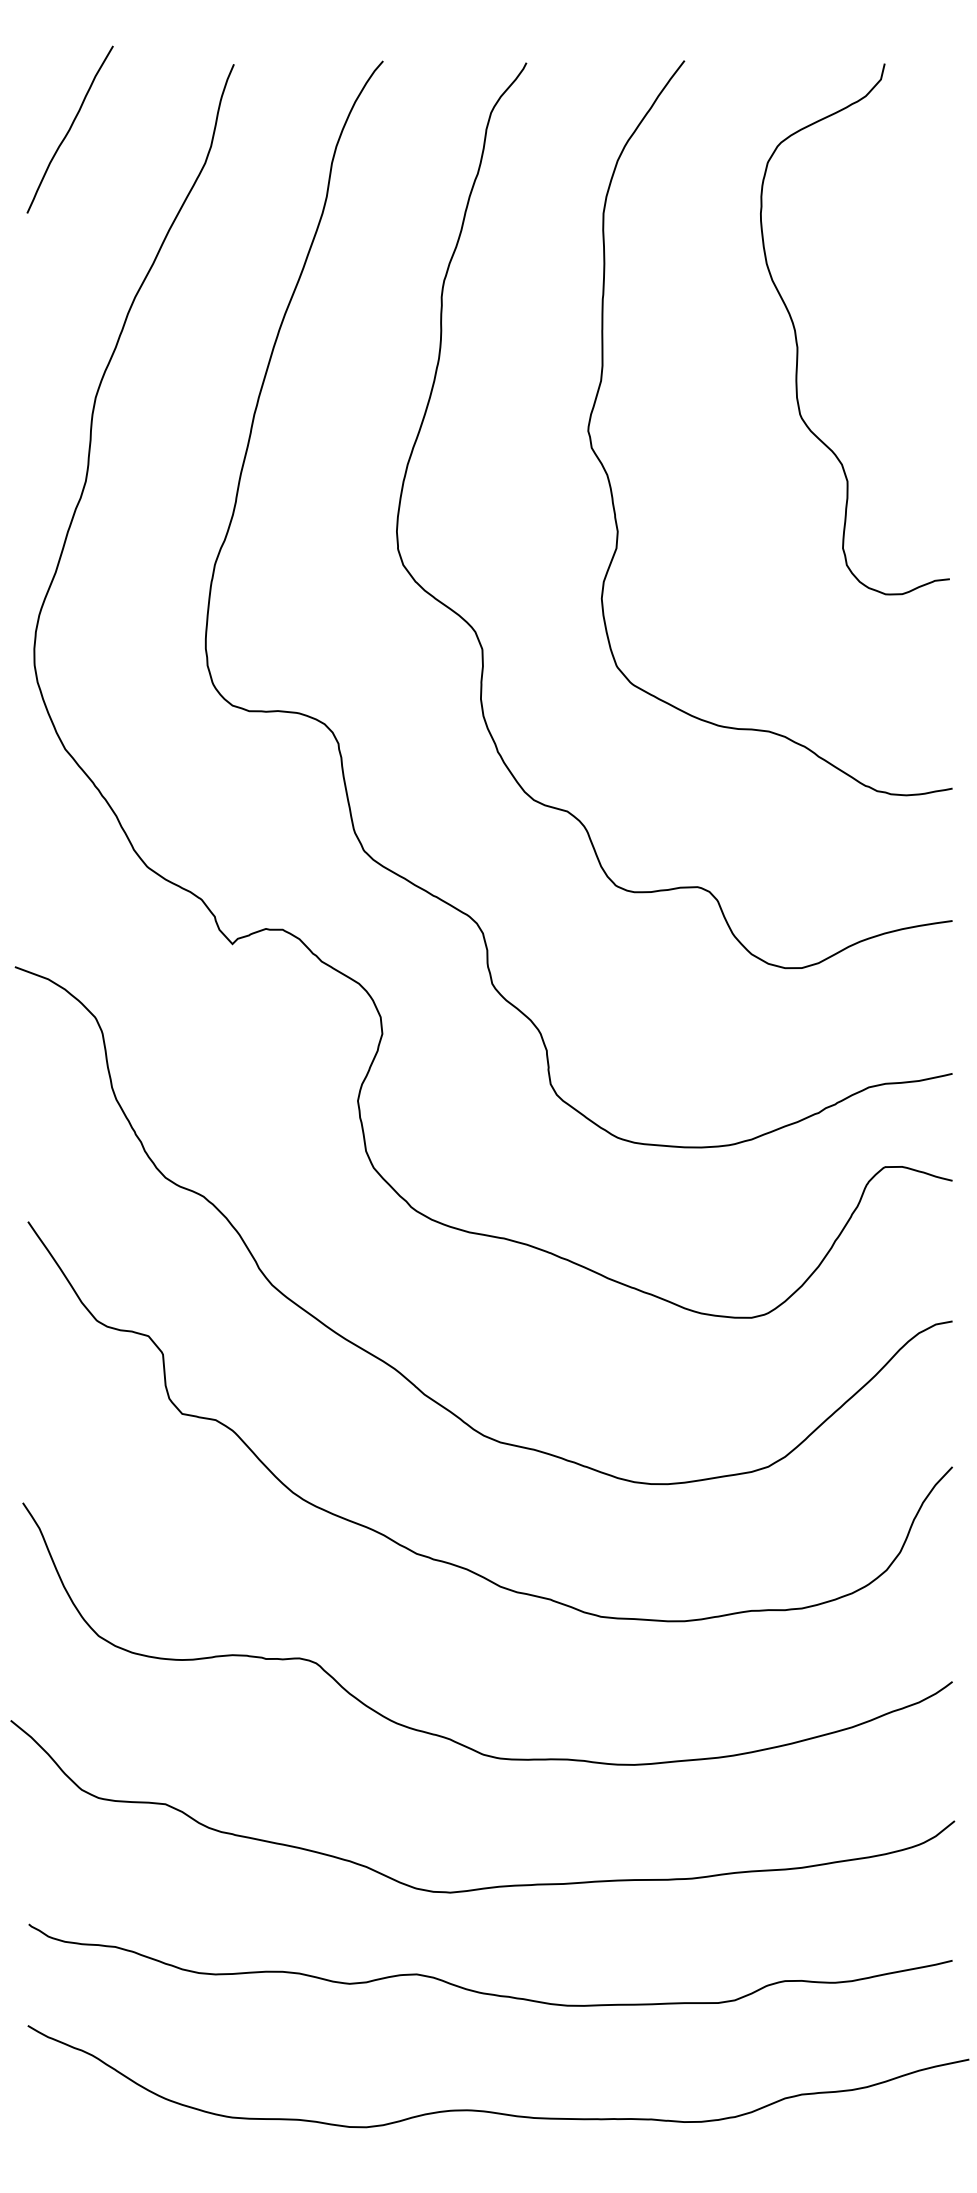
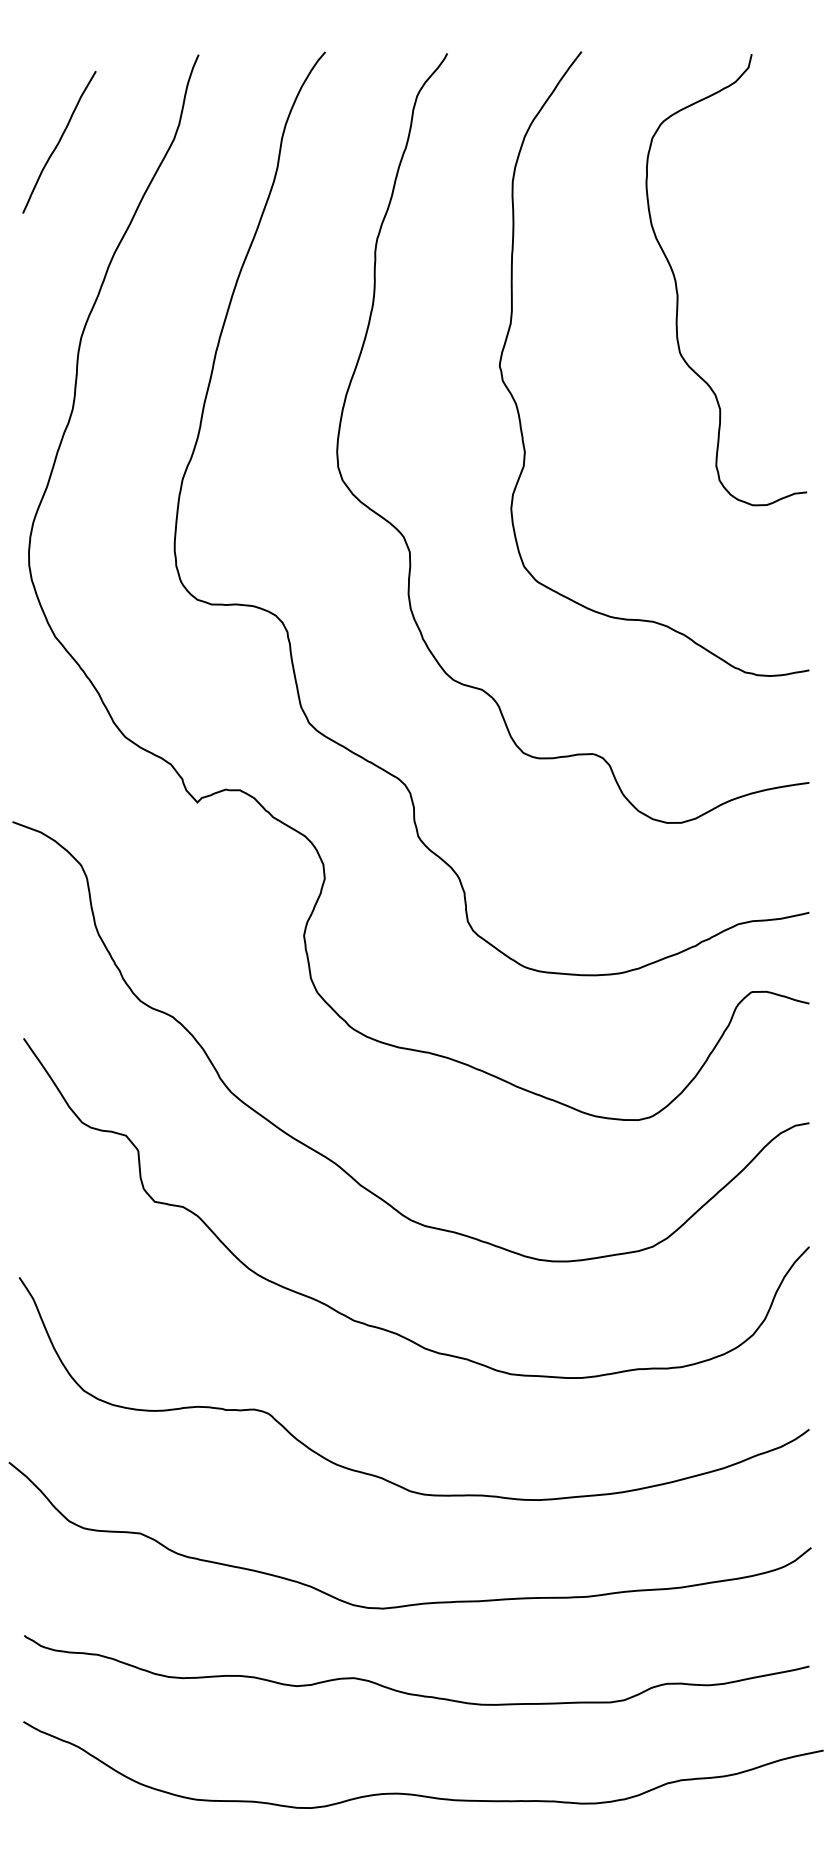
curve: (70, 129) -> (59, 142), moved

